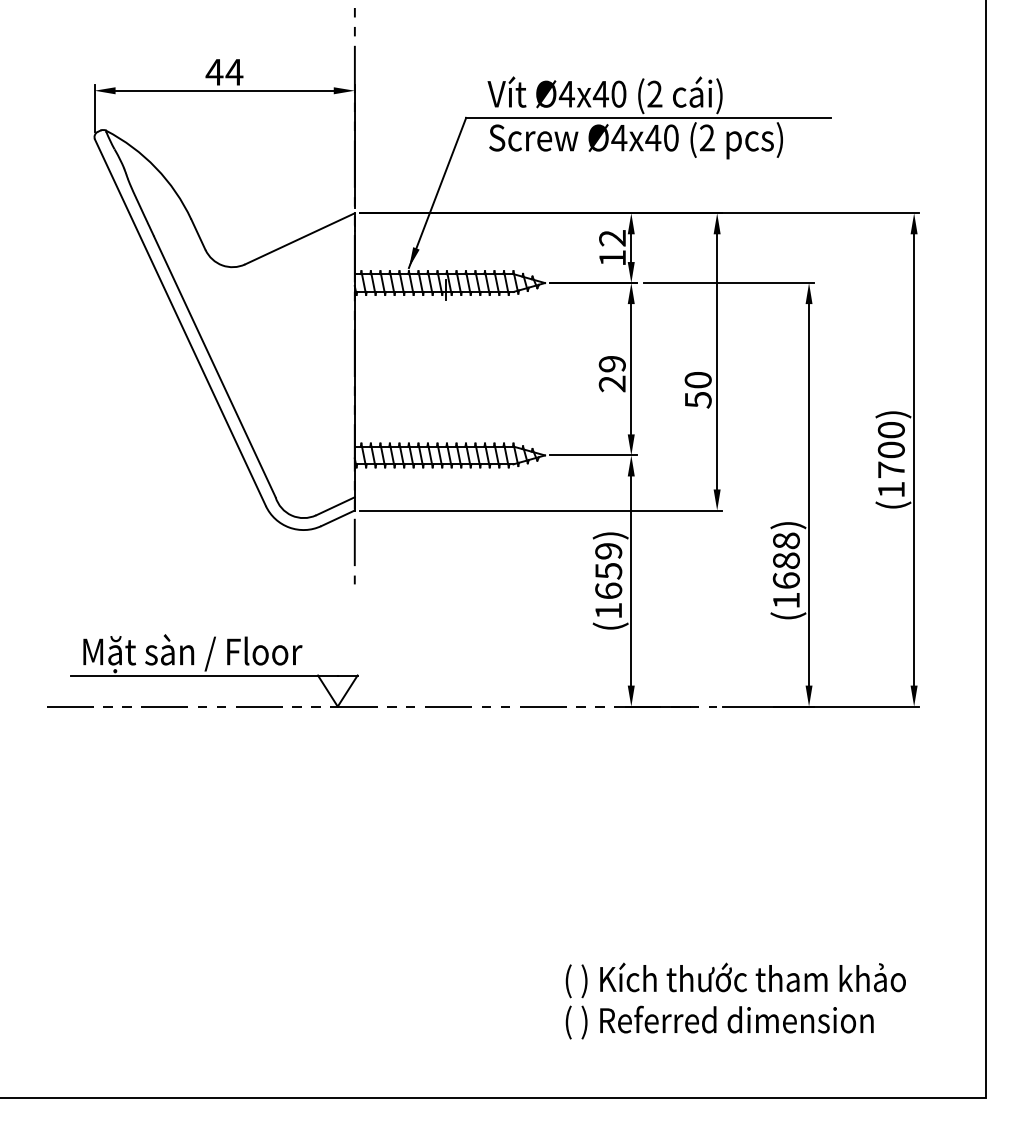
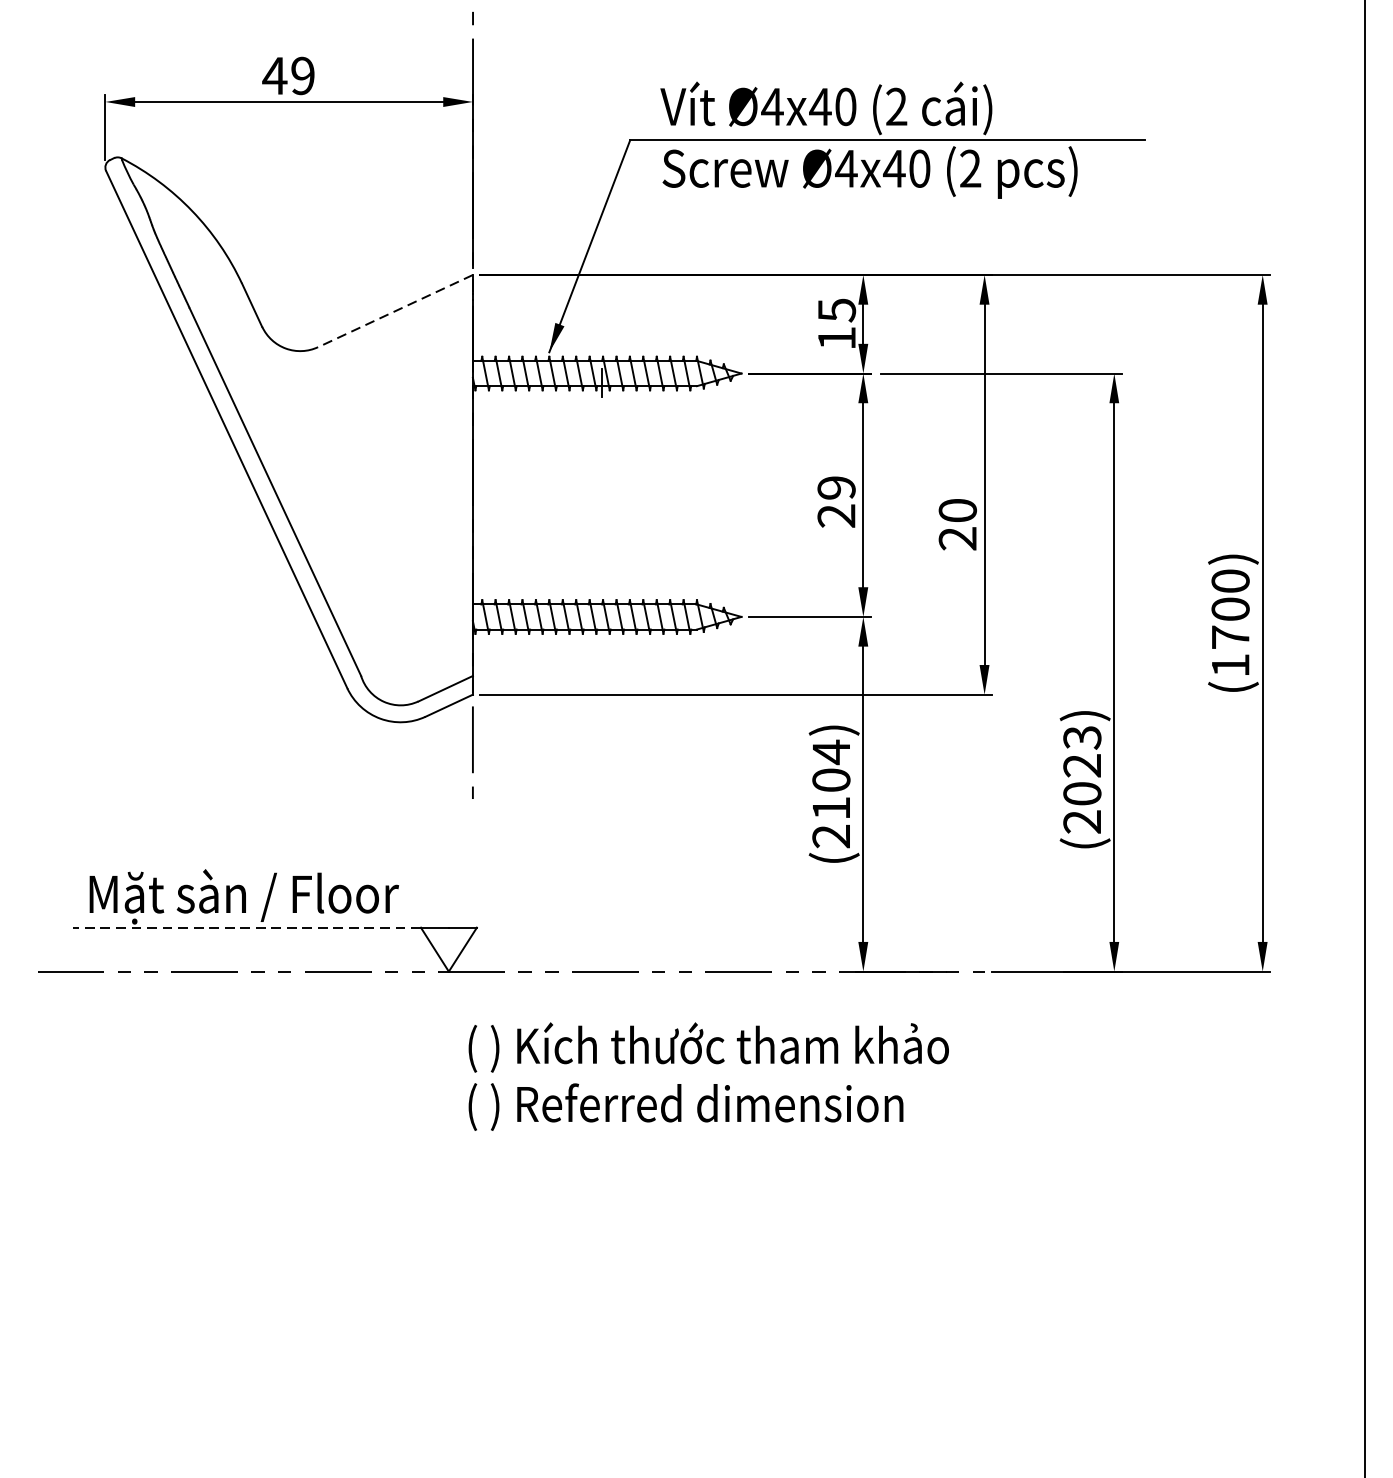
text: (234, 71) -> (303, 74), 44 -> 49
line: (299, 238) -> (394, 310), solid -> dashed
text: (612, 238) -> (836, 310), 12 -> 15
text: (697, 399) -> (956, 537), 50 -> 20
text: (785, 570) -> (1081, 779), (1688) -> (2023)
text: (608, 580) -> (831, 793), (1659) -> (2104)
line: (194, 675) -> (246, 927), solid -> dashed
text: (735, 1000) -> (708, 1075), moved

